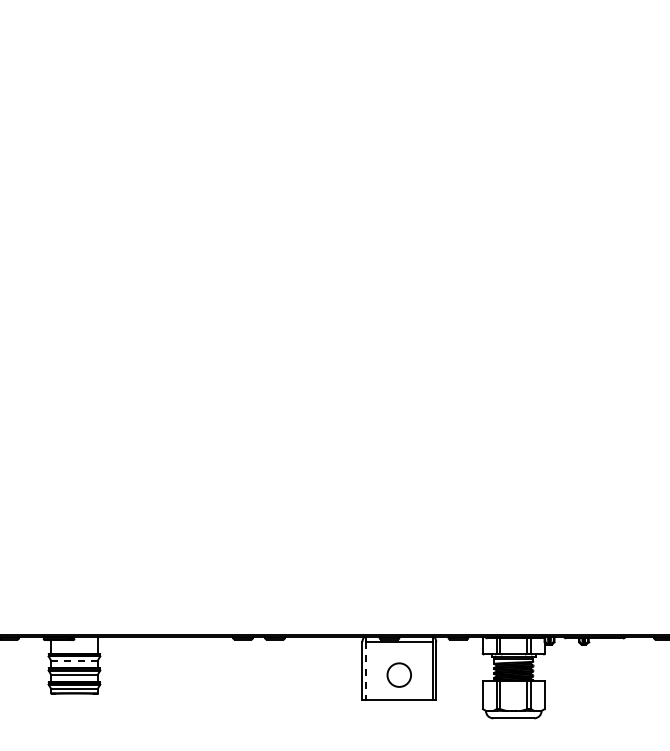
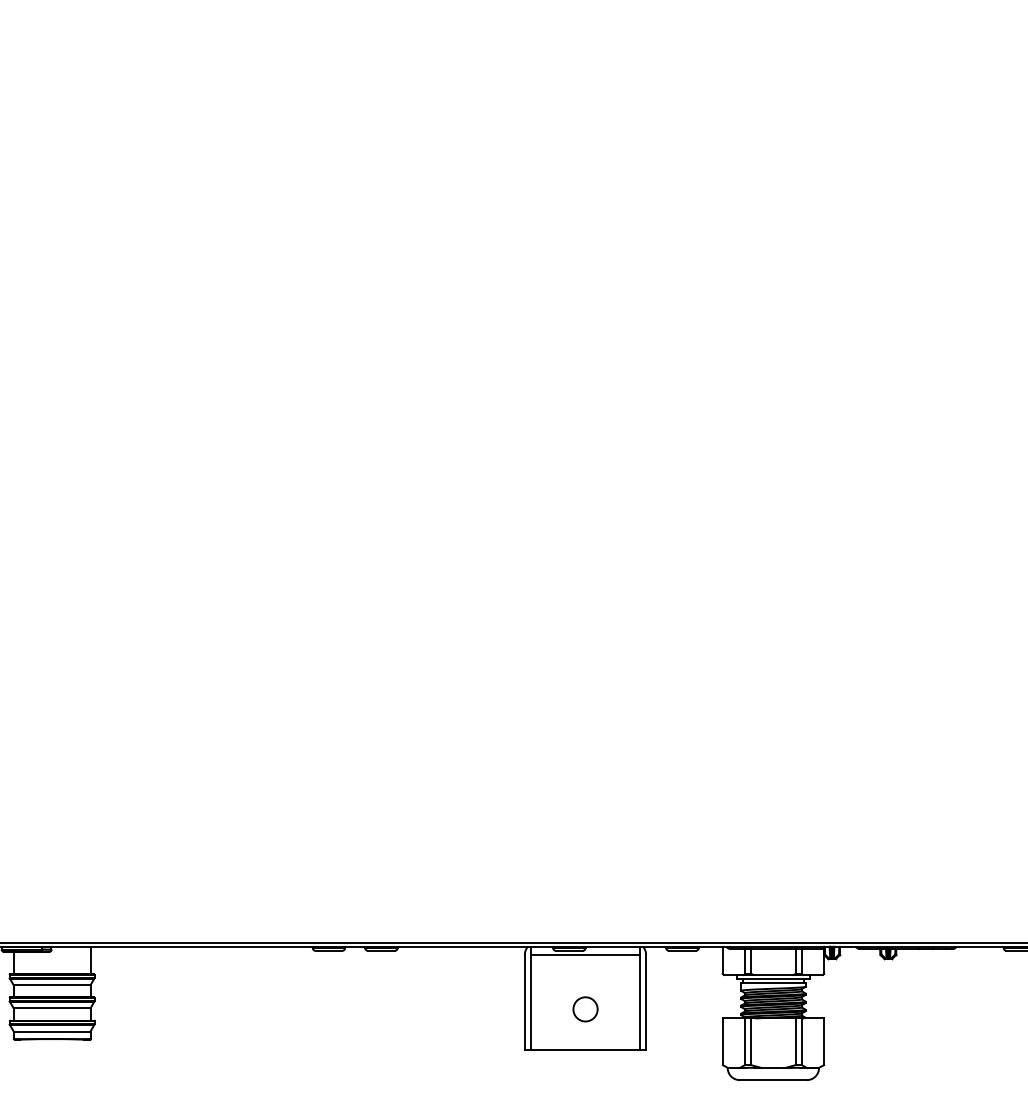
line: (73, 660) -> (50, 985), dashed -> solid
line: (366, 670) -> (531, 1001), dashed -> solid
circle: (399, 675) -> (585, 1009), size x0.62

